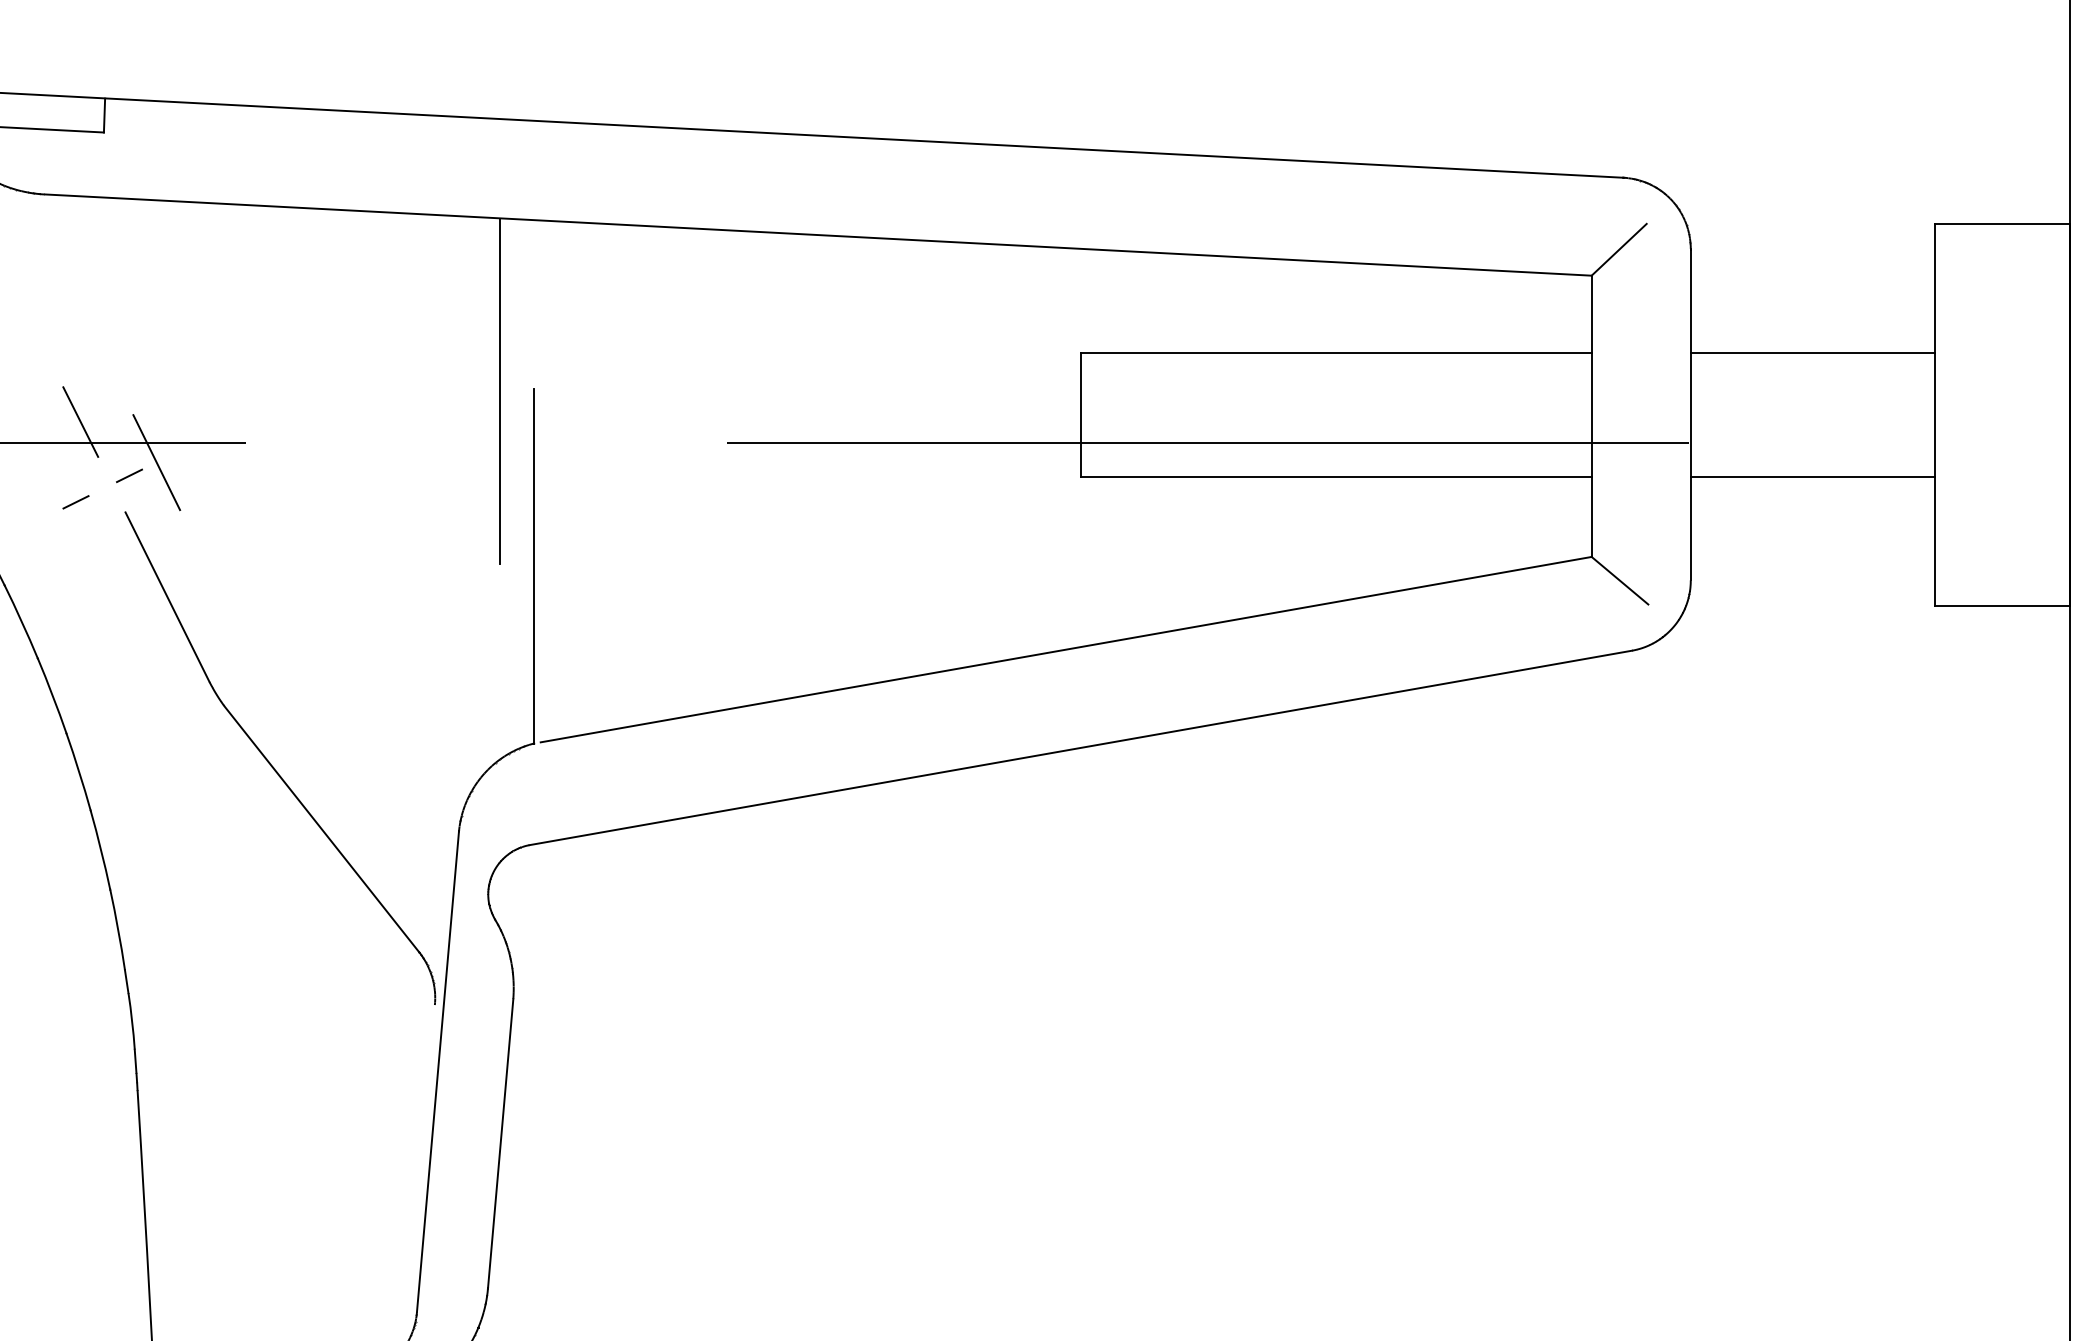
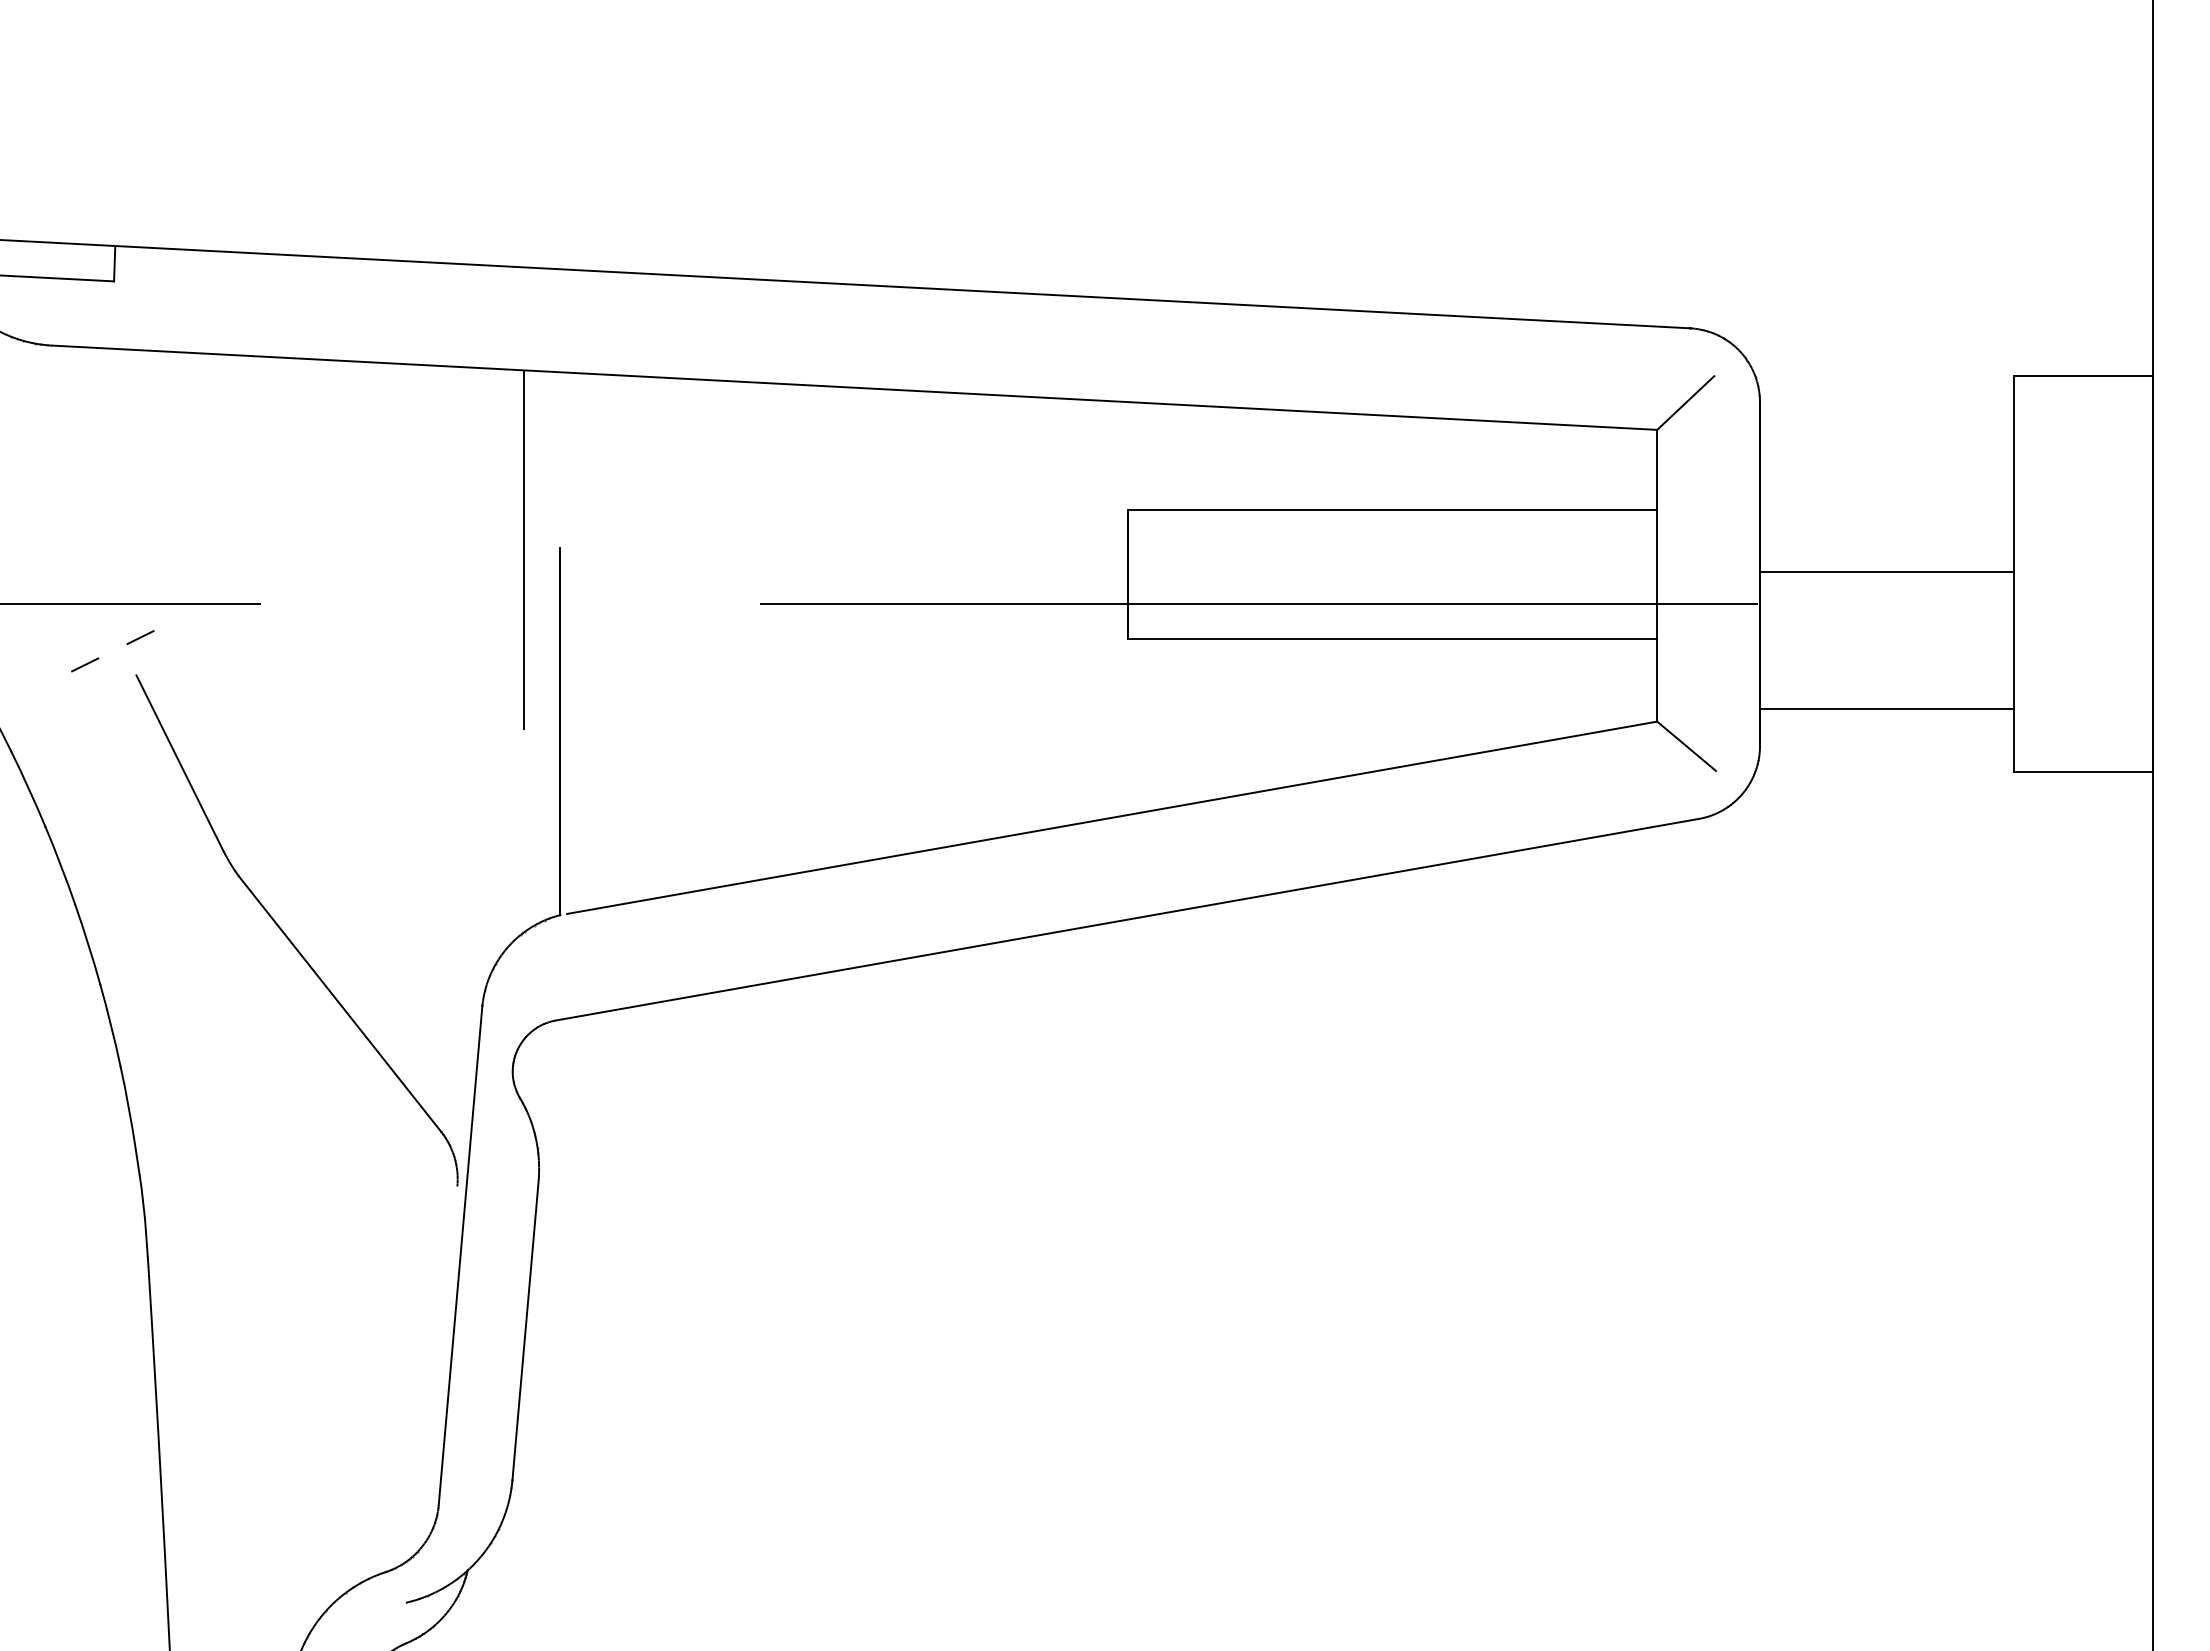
line: (1812, 353) -> (1886, 572), moved
line: (80, 421) -> (89, 581), removed
line: (156, 462) -> (168, 623), removed
line: (1812, 476) -> (1886, 708), moved

